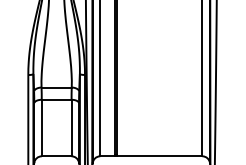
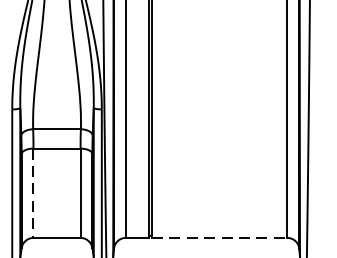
line: (41, 128) -> (33, 193), solid -> dashed
line: (159, 156) -> (219, 238), solid -> dashed

